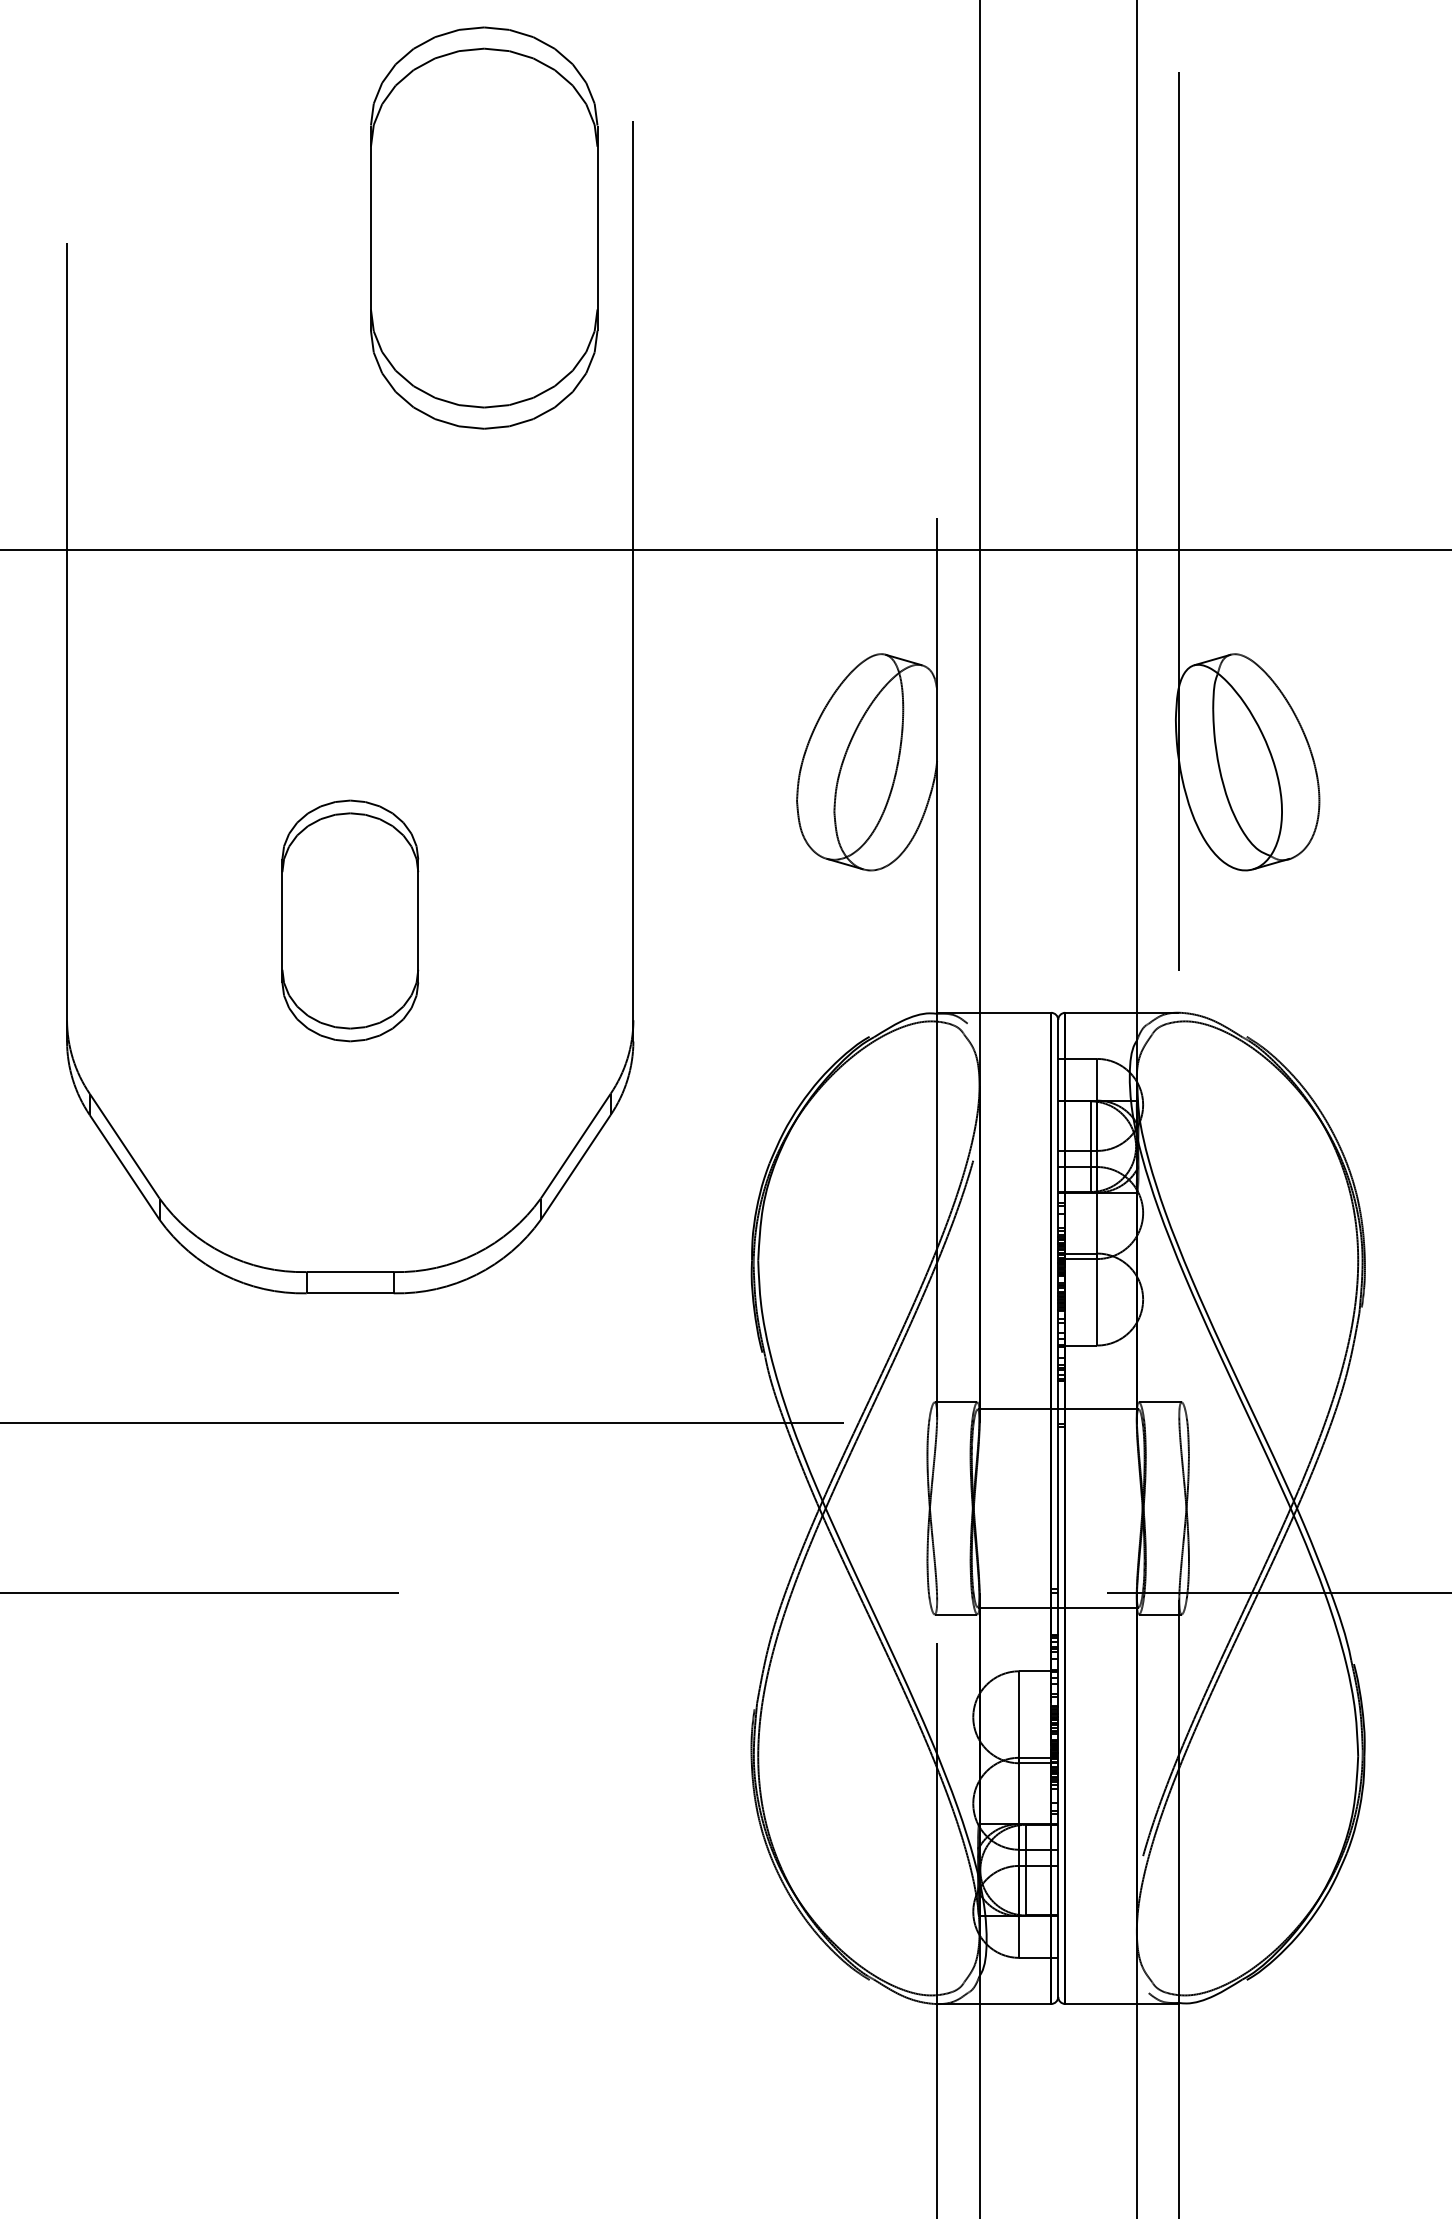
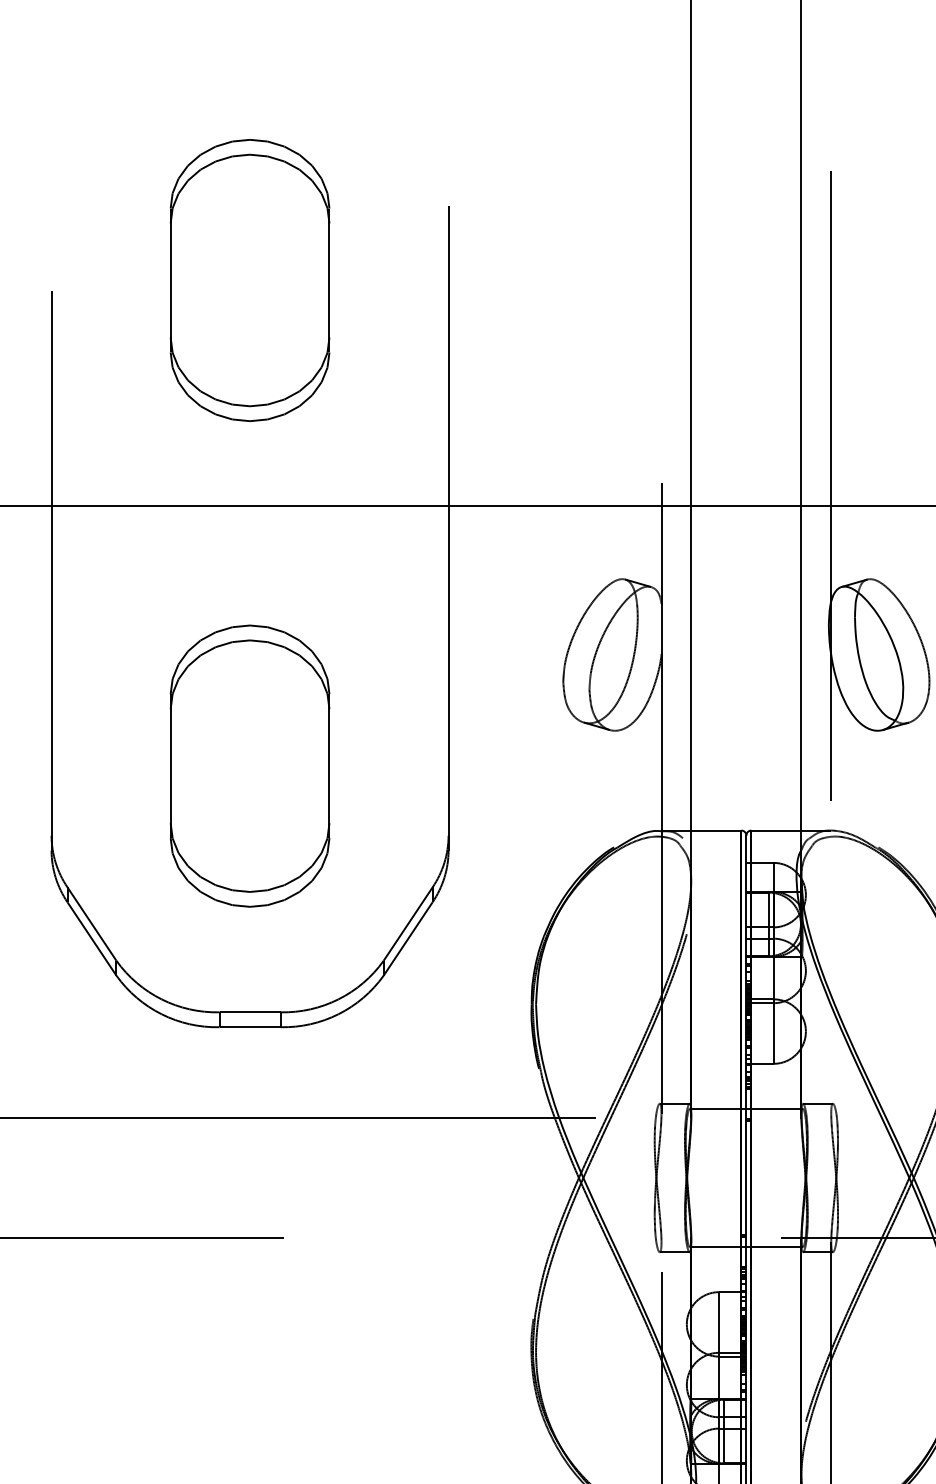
part: (484, 227) -> (250, 280), moved
part: (350, 920) -> (250, 765), size x1.67

